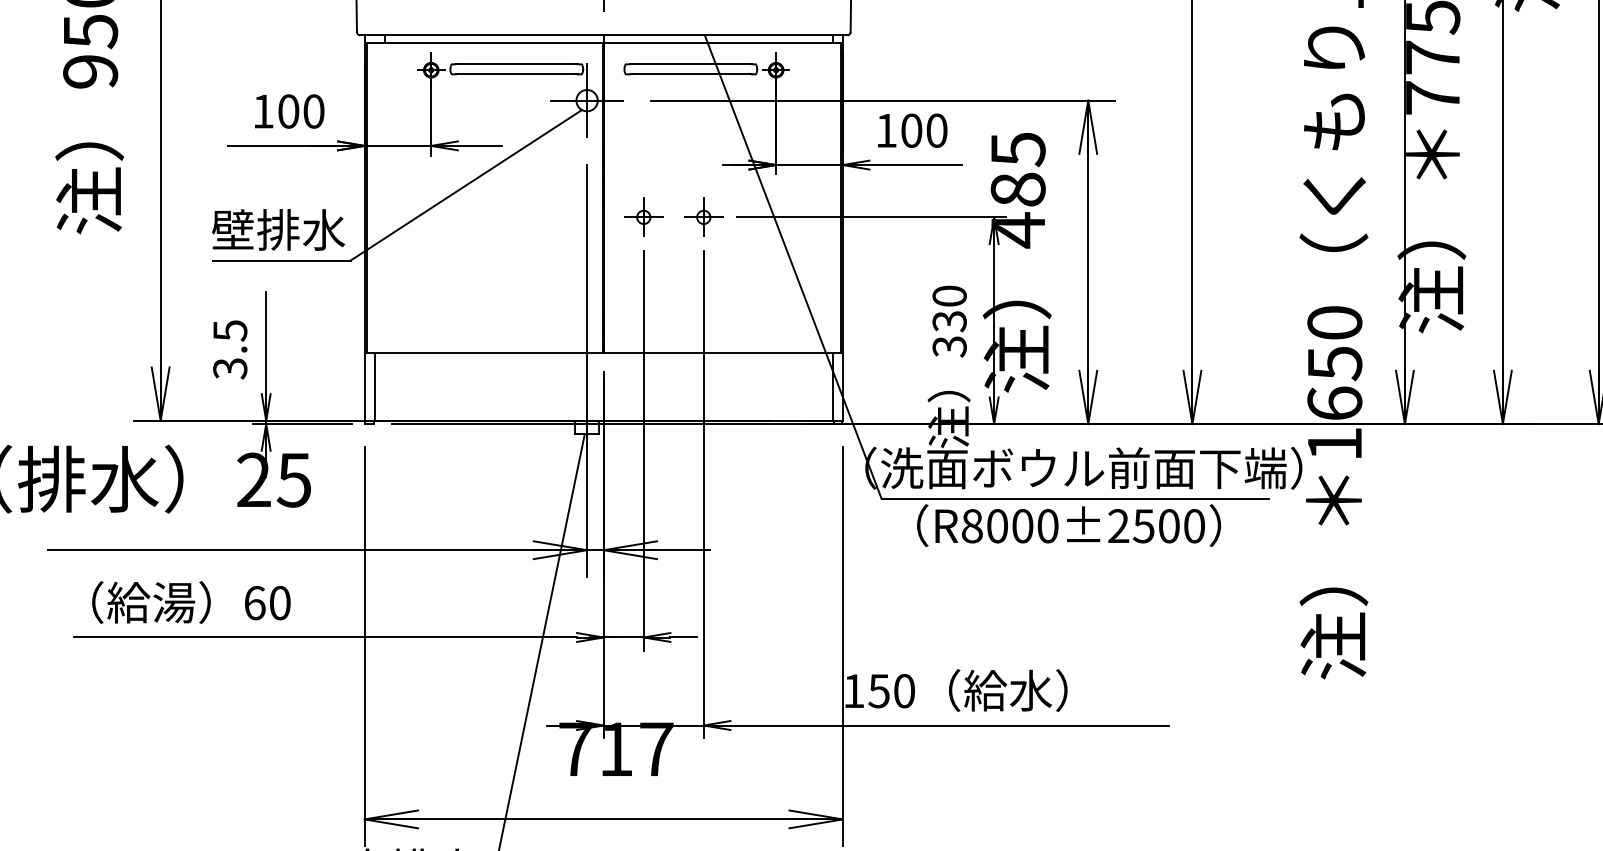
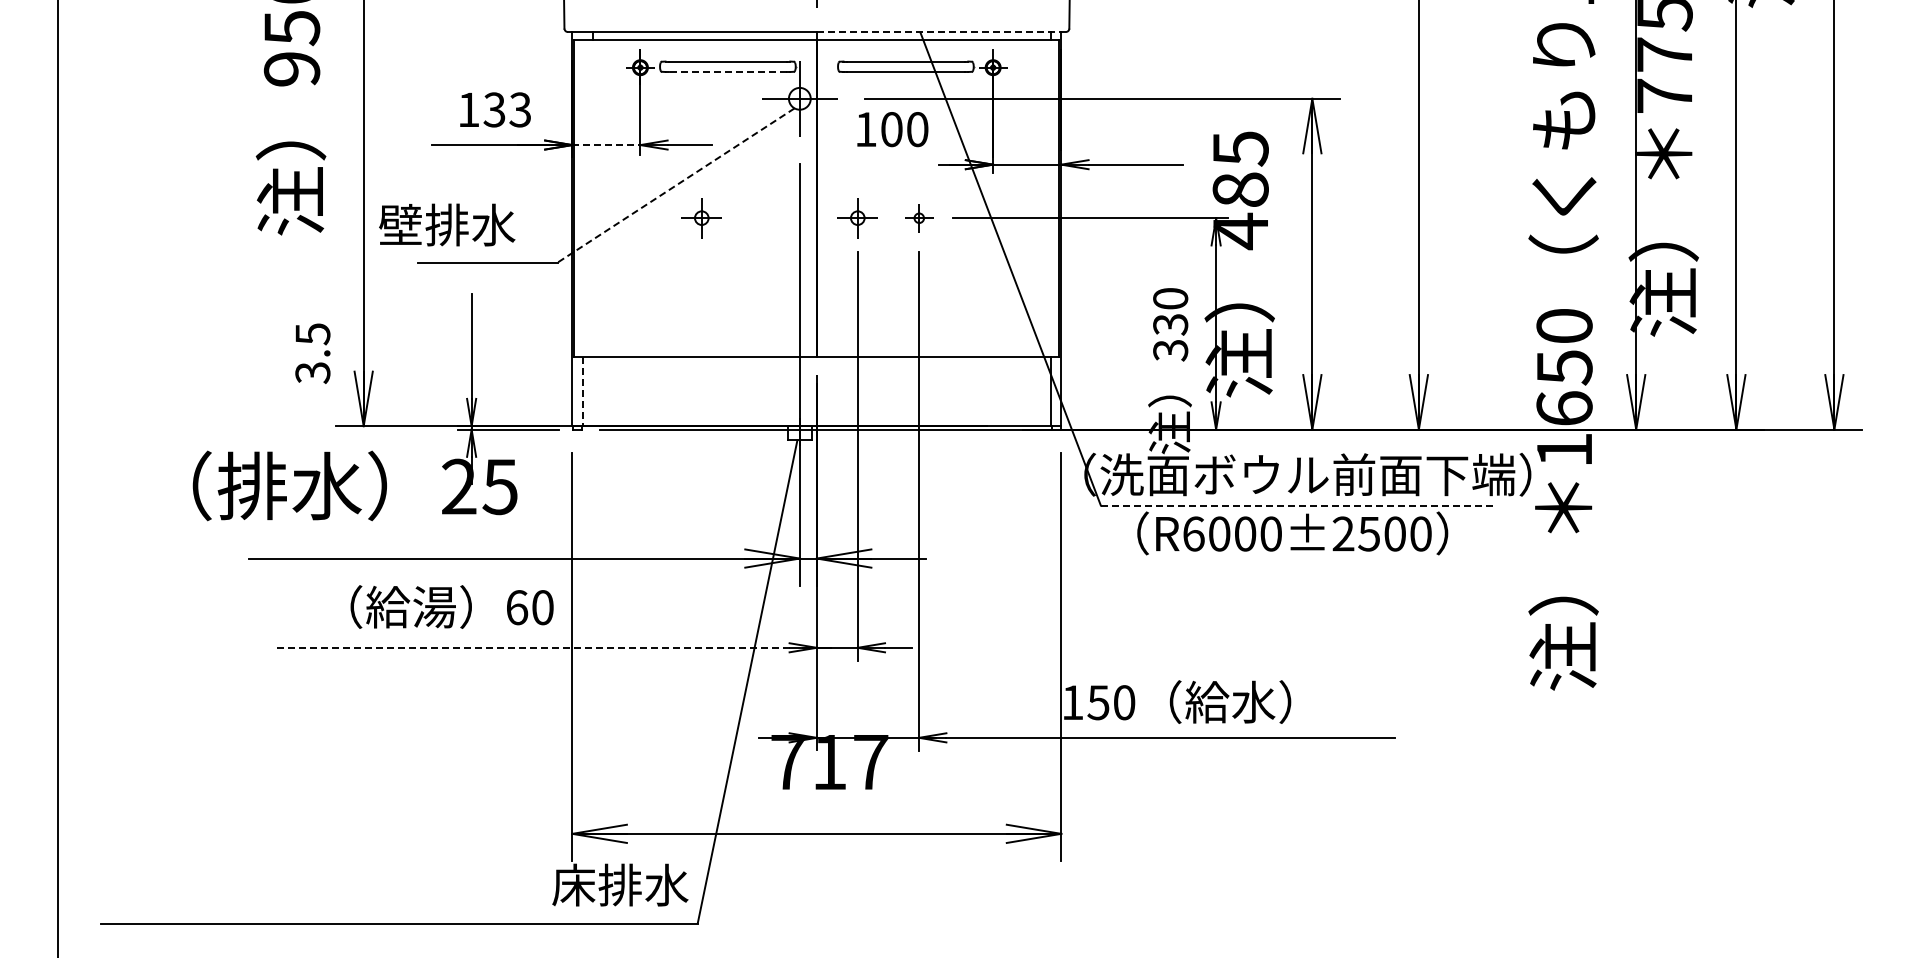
line: (725, 35) -> (941, 32), solid -> dashed
line: (516, 74) -> (727, 72), solid -> dashed
text: (301, 111) -> (507, 109), 100 -> 133
text: (912, 130) -> (892, 129), moved
line: (400, 146) -> (608, 145), solid -> dashed
line: (465, 185) -> (675, 185), solid -> dashed
part: (490, 217) -> (701, 218), added
part: (704, 217) -> (919, 218), size x0.7
text: (278, 229) -> (447, 224), moved
text: (229, 349) -> (312, 353), moved
line: (374, 387) -> (582, 392), solid -> dashed
line: (1074, 499) -> (1298, 506), solid -> dashed
text: (972, 525) -> (1193, 533), R8000±2500 -> R6000±2500
text: (190, 601) -> (451, 606), moved
line: (324, 637) -> (531, 647), solid -> dashed

